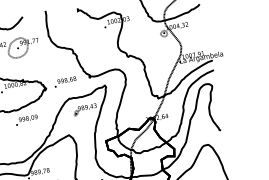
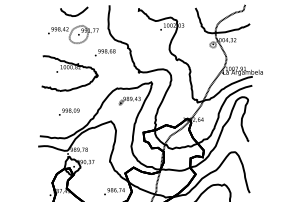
text: (64, 81) -> (104, 52), moved
text: (26, 119) -> (69, 111), moved

